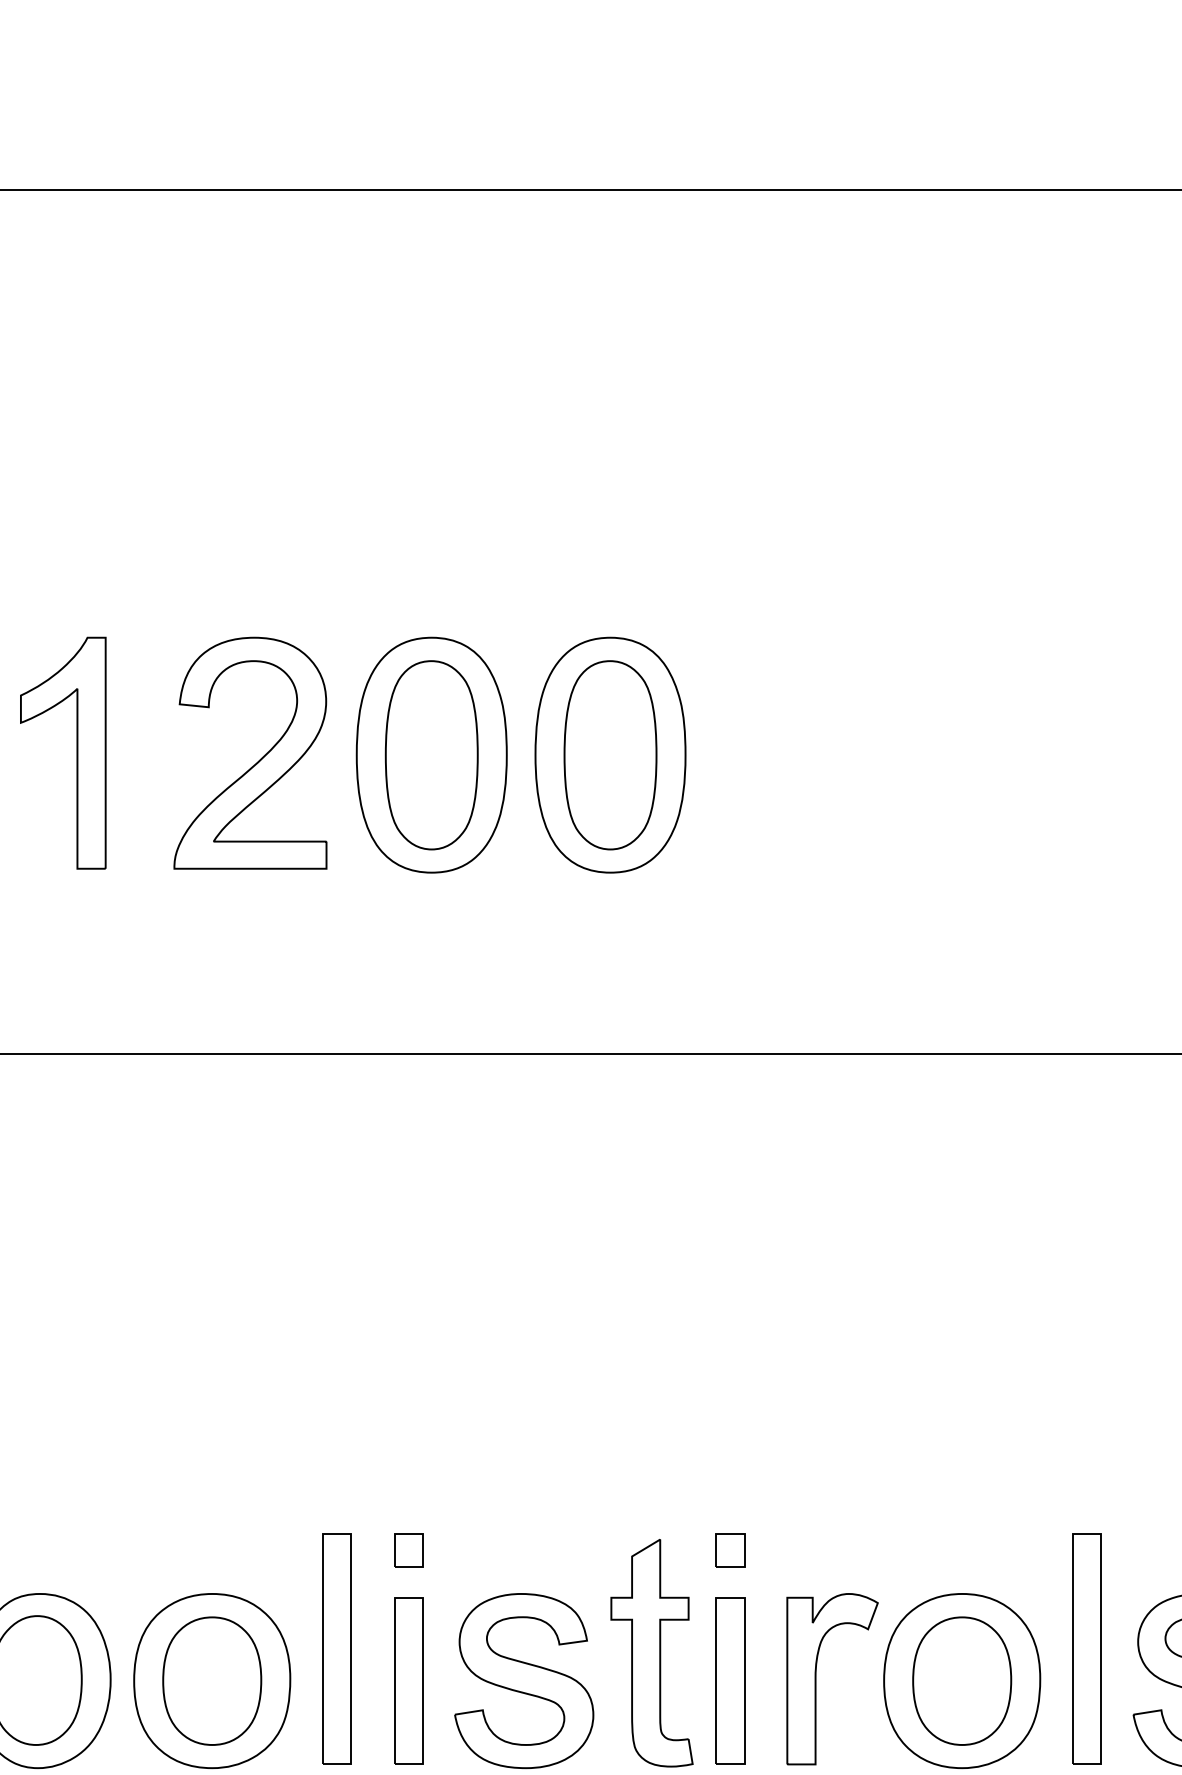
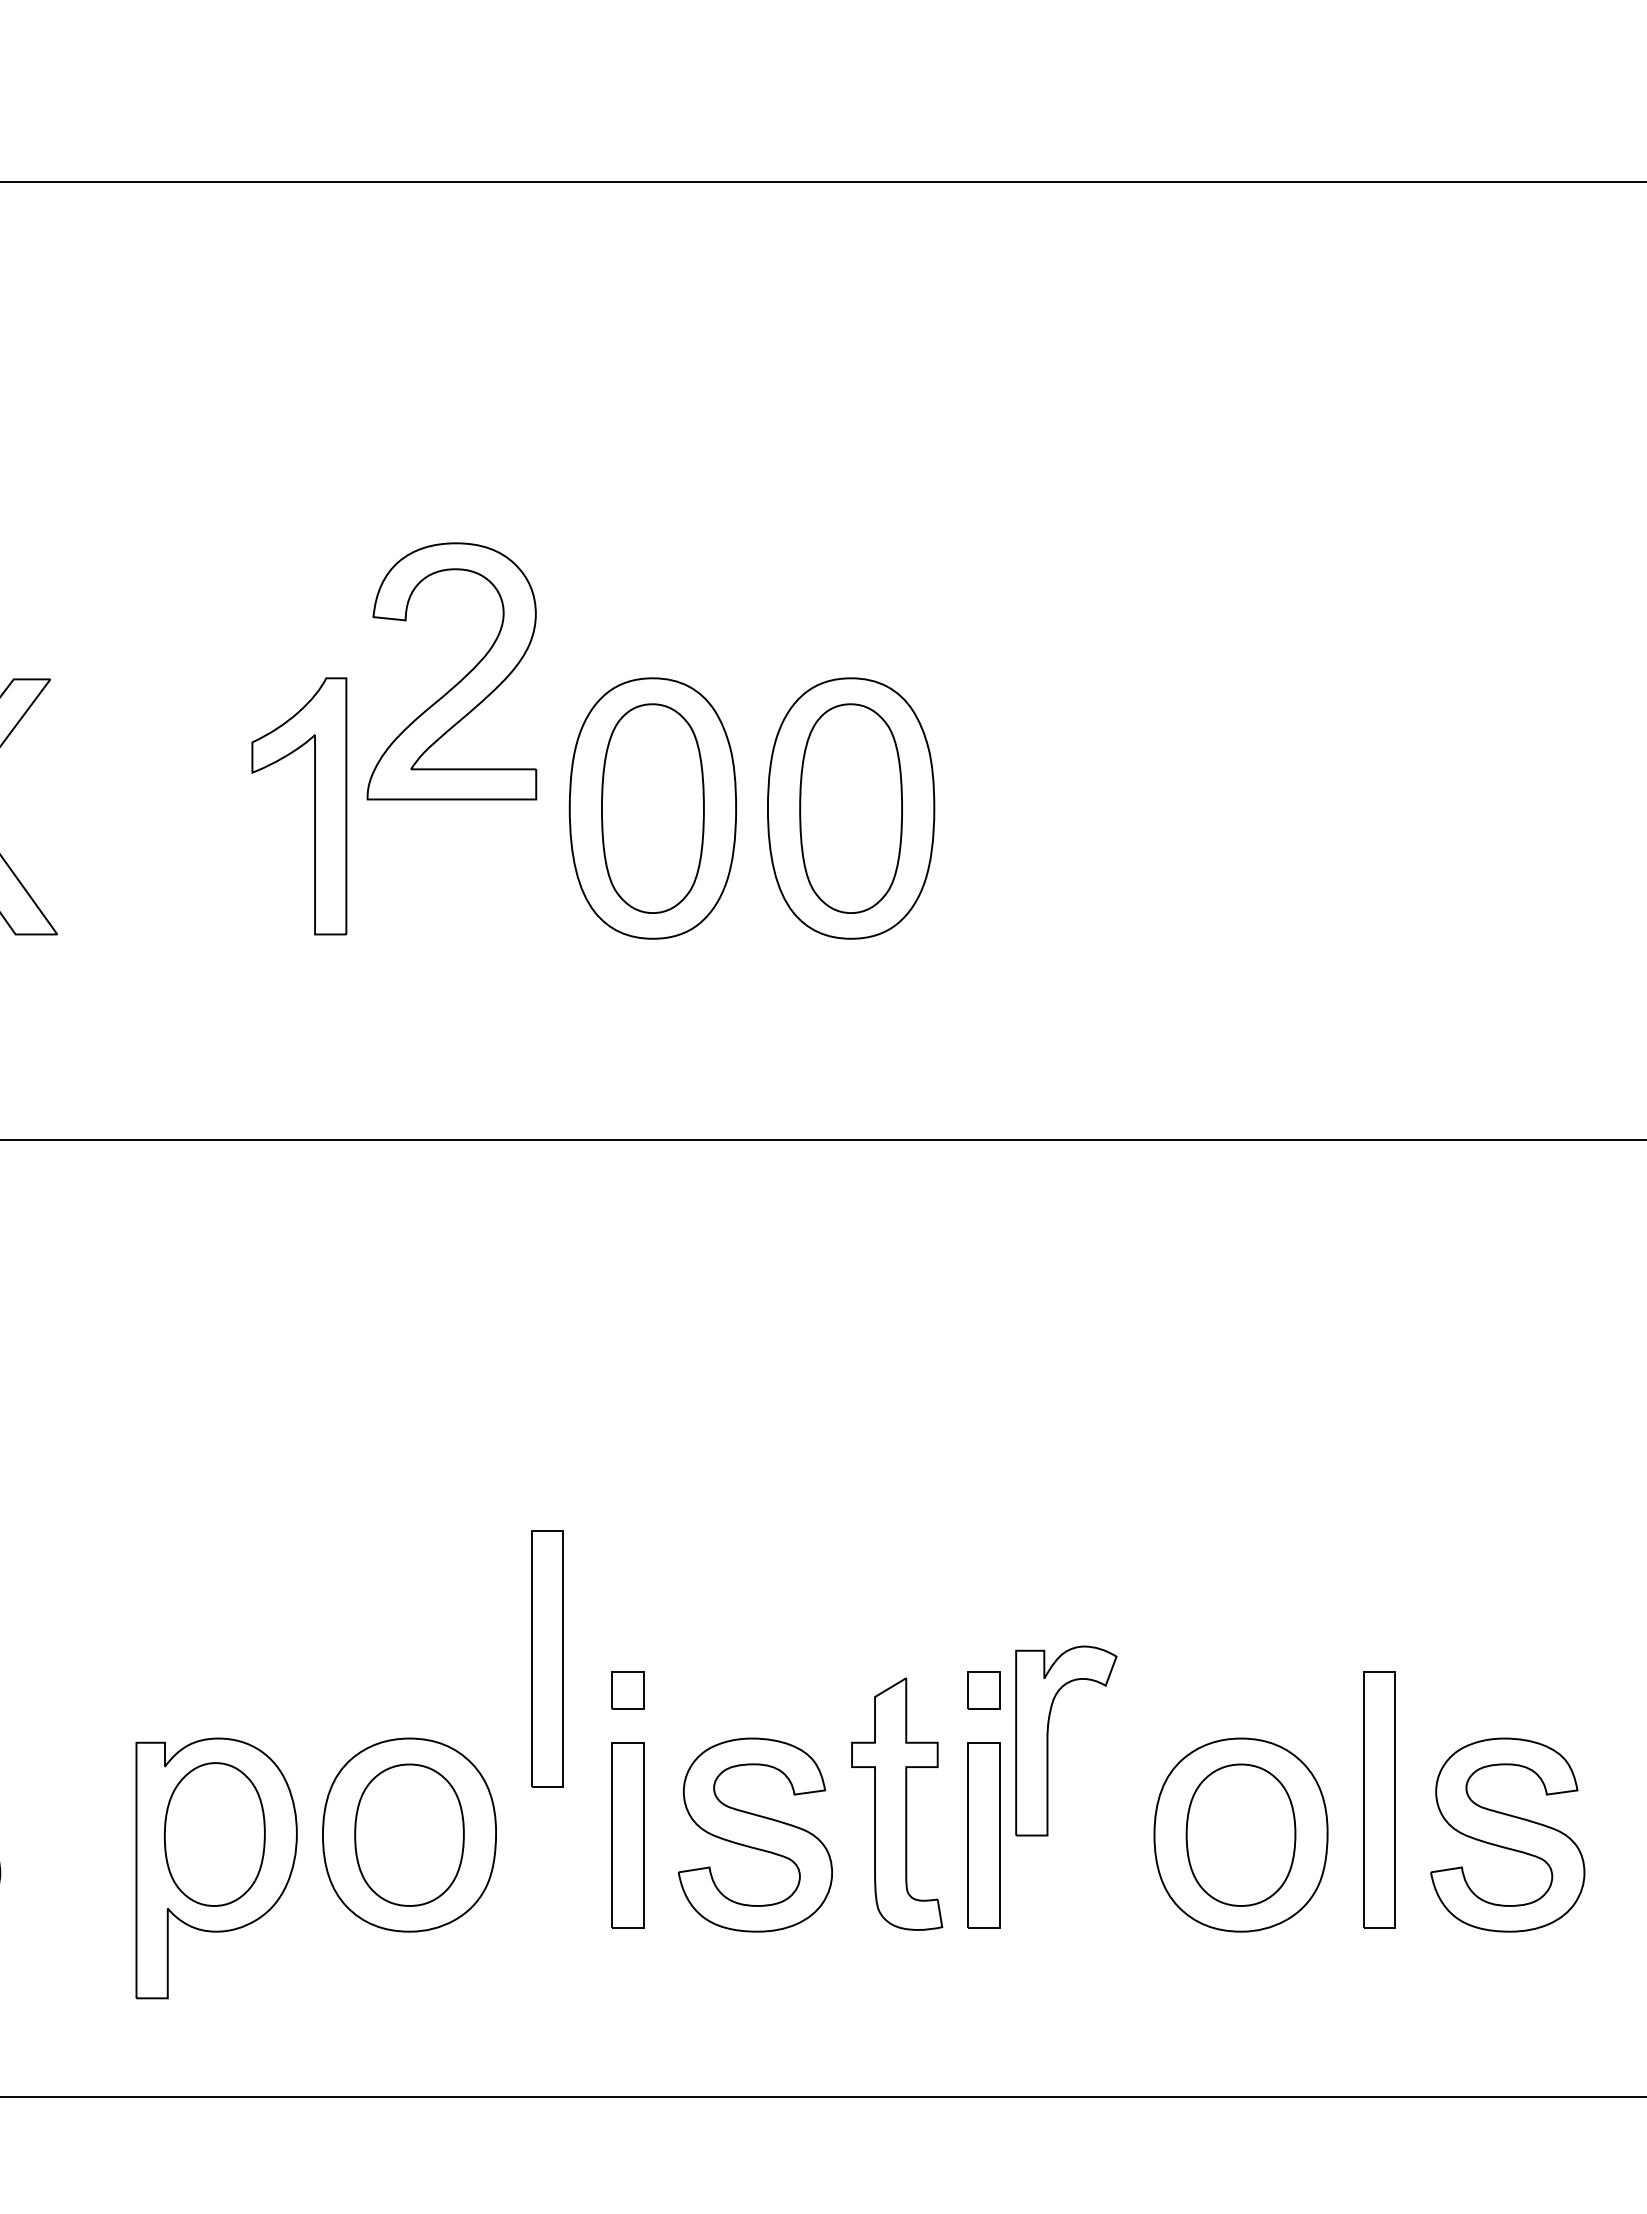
part: (76, 753) -> (314, 806), moved
part: (256, 762) -> (458, 681), moved
part: (336, 1648) -> (547, 1658), moved
part: (816, 1678) -> (1048, 1740), moved

